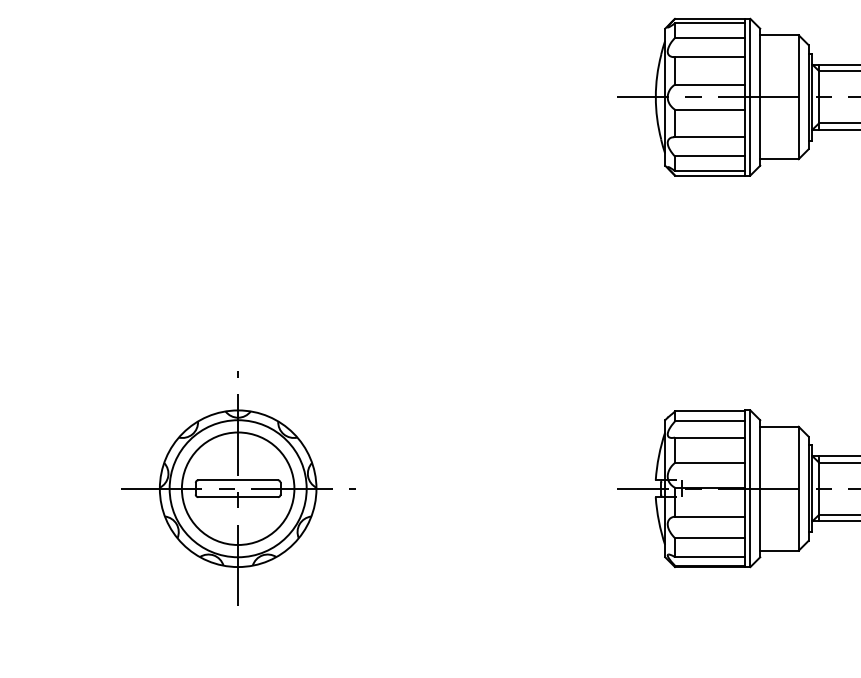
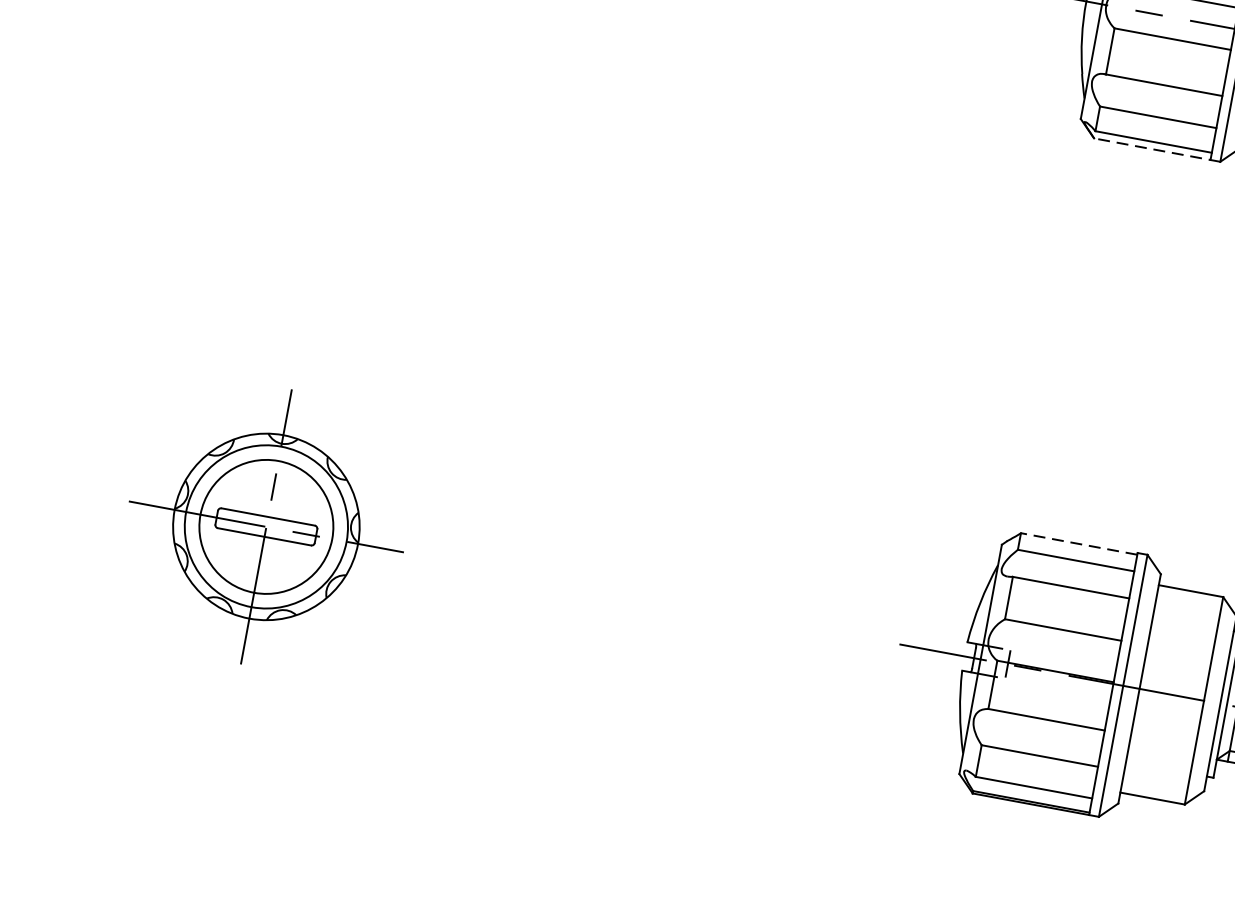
line: (712, 175) -> (1156, 150), solid -> dashed
line: (709, 411) -> (1078, 543), solid -> dashed
part: (238, 488) -> (266, 526), size x0.7

